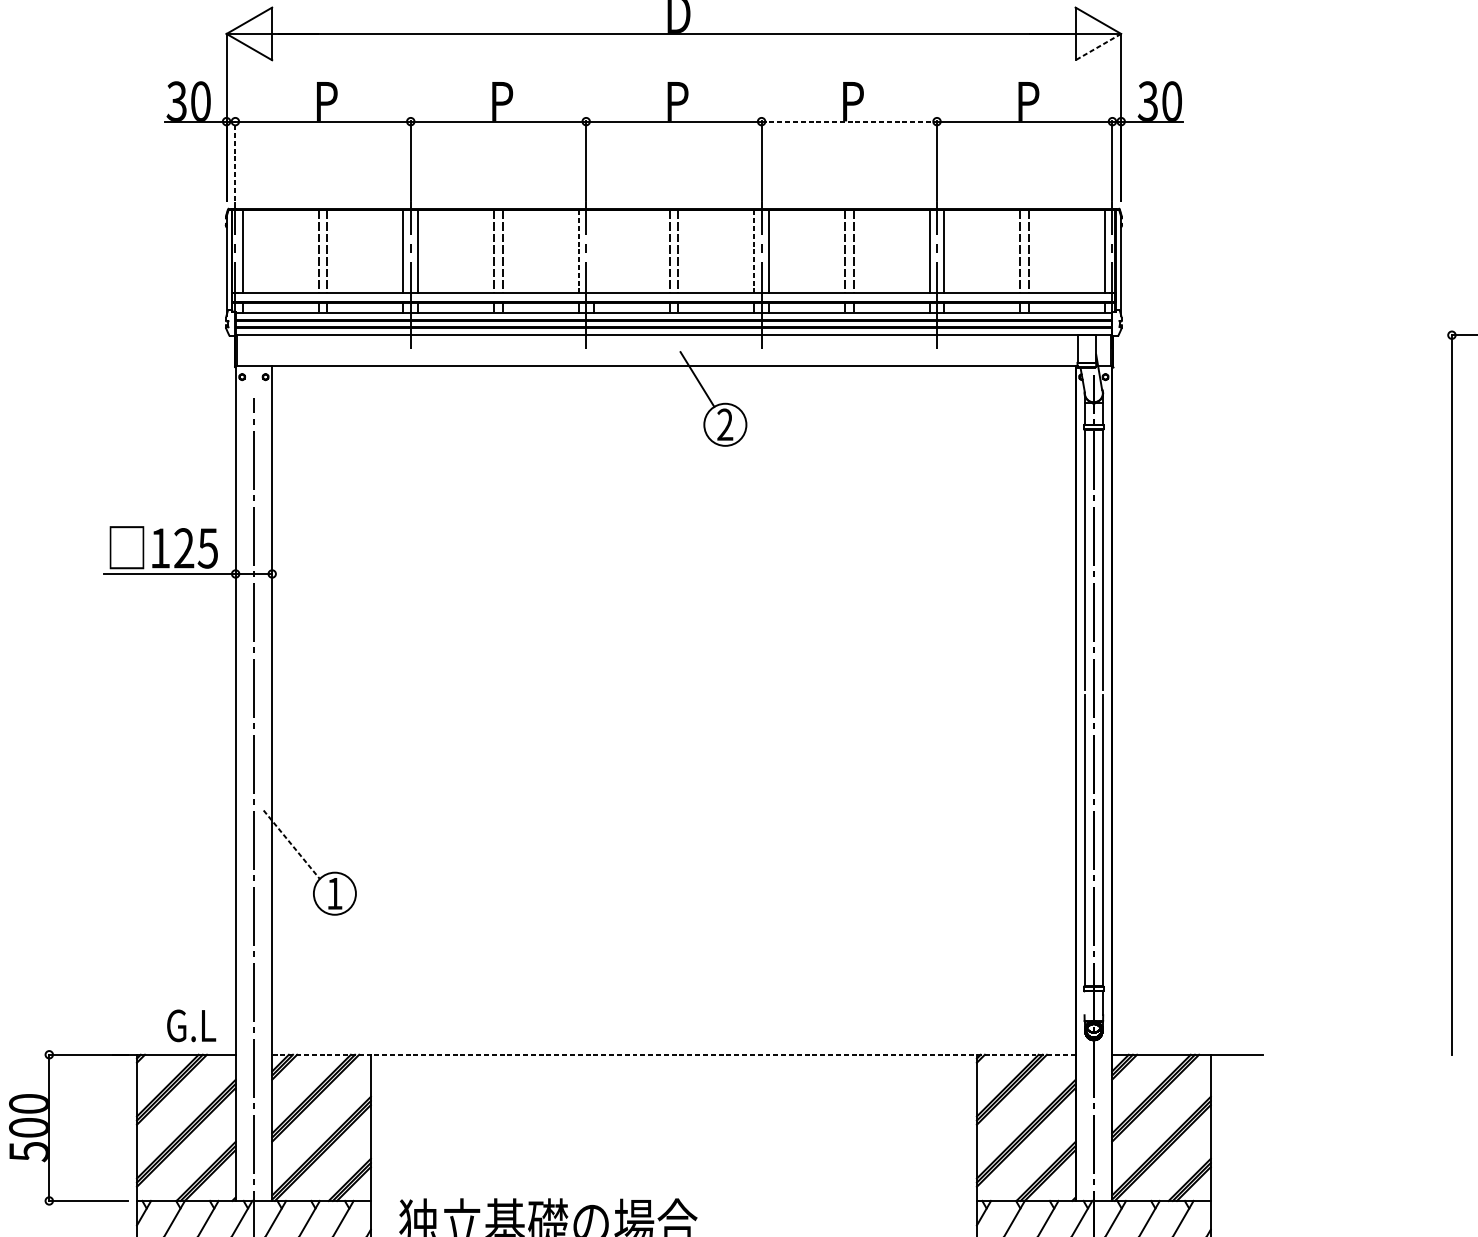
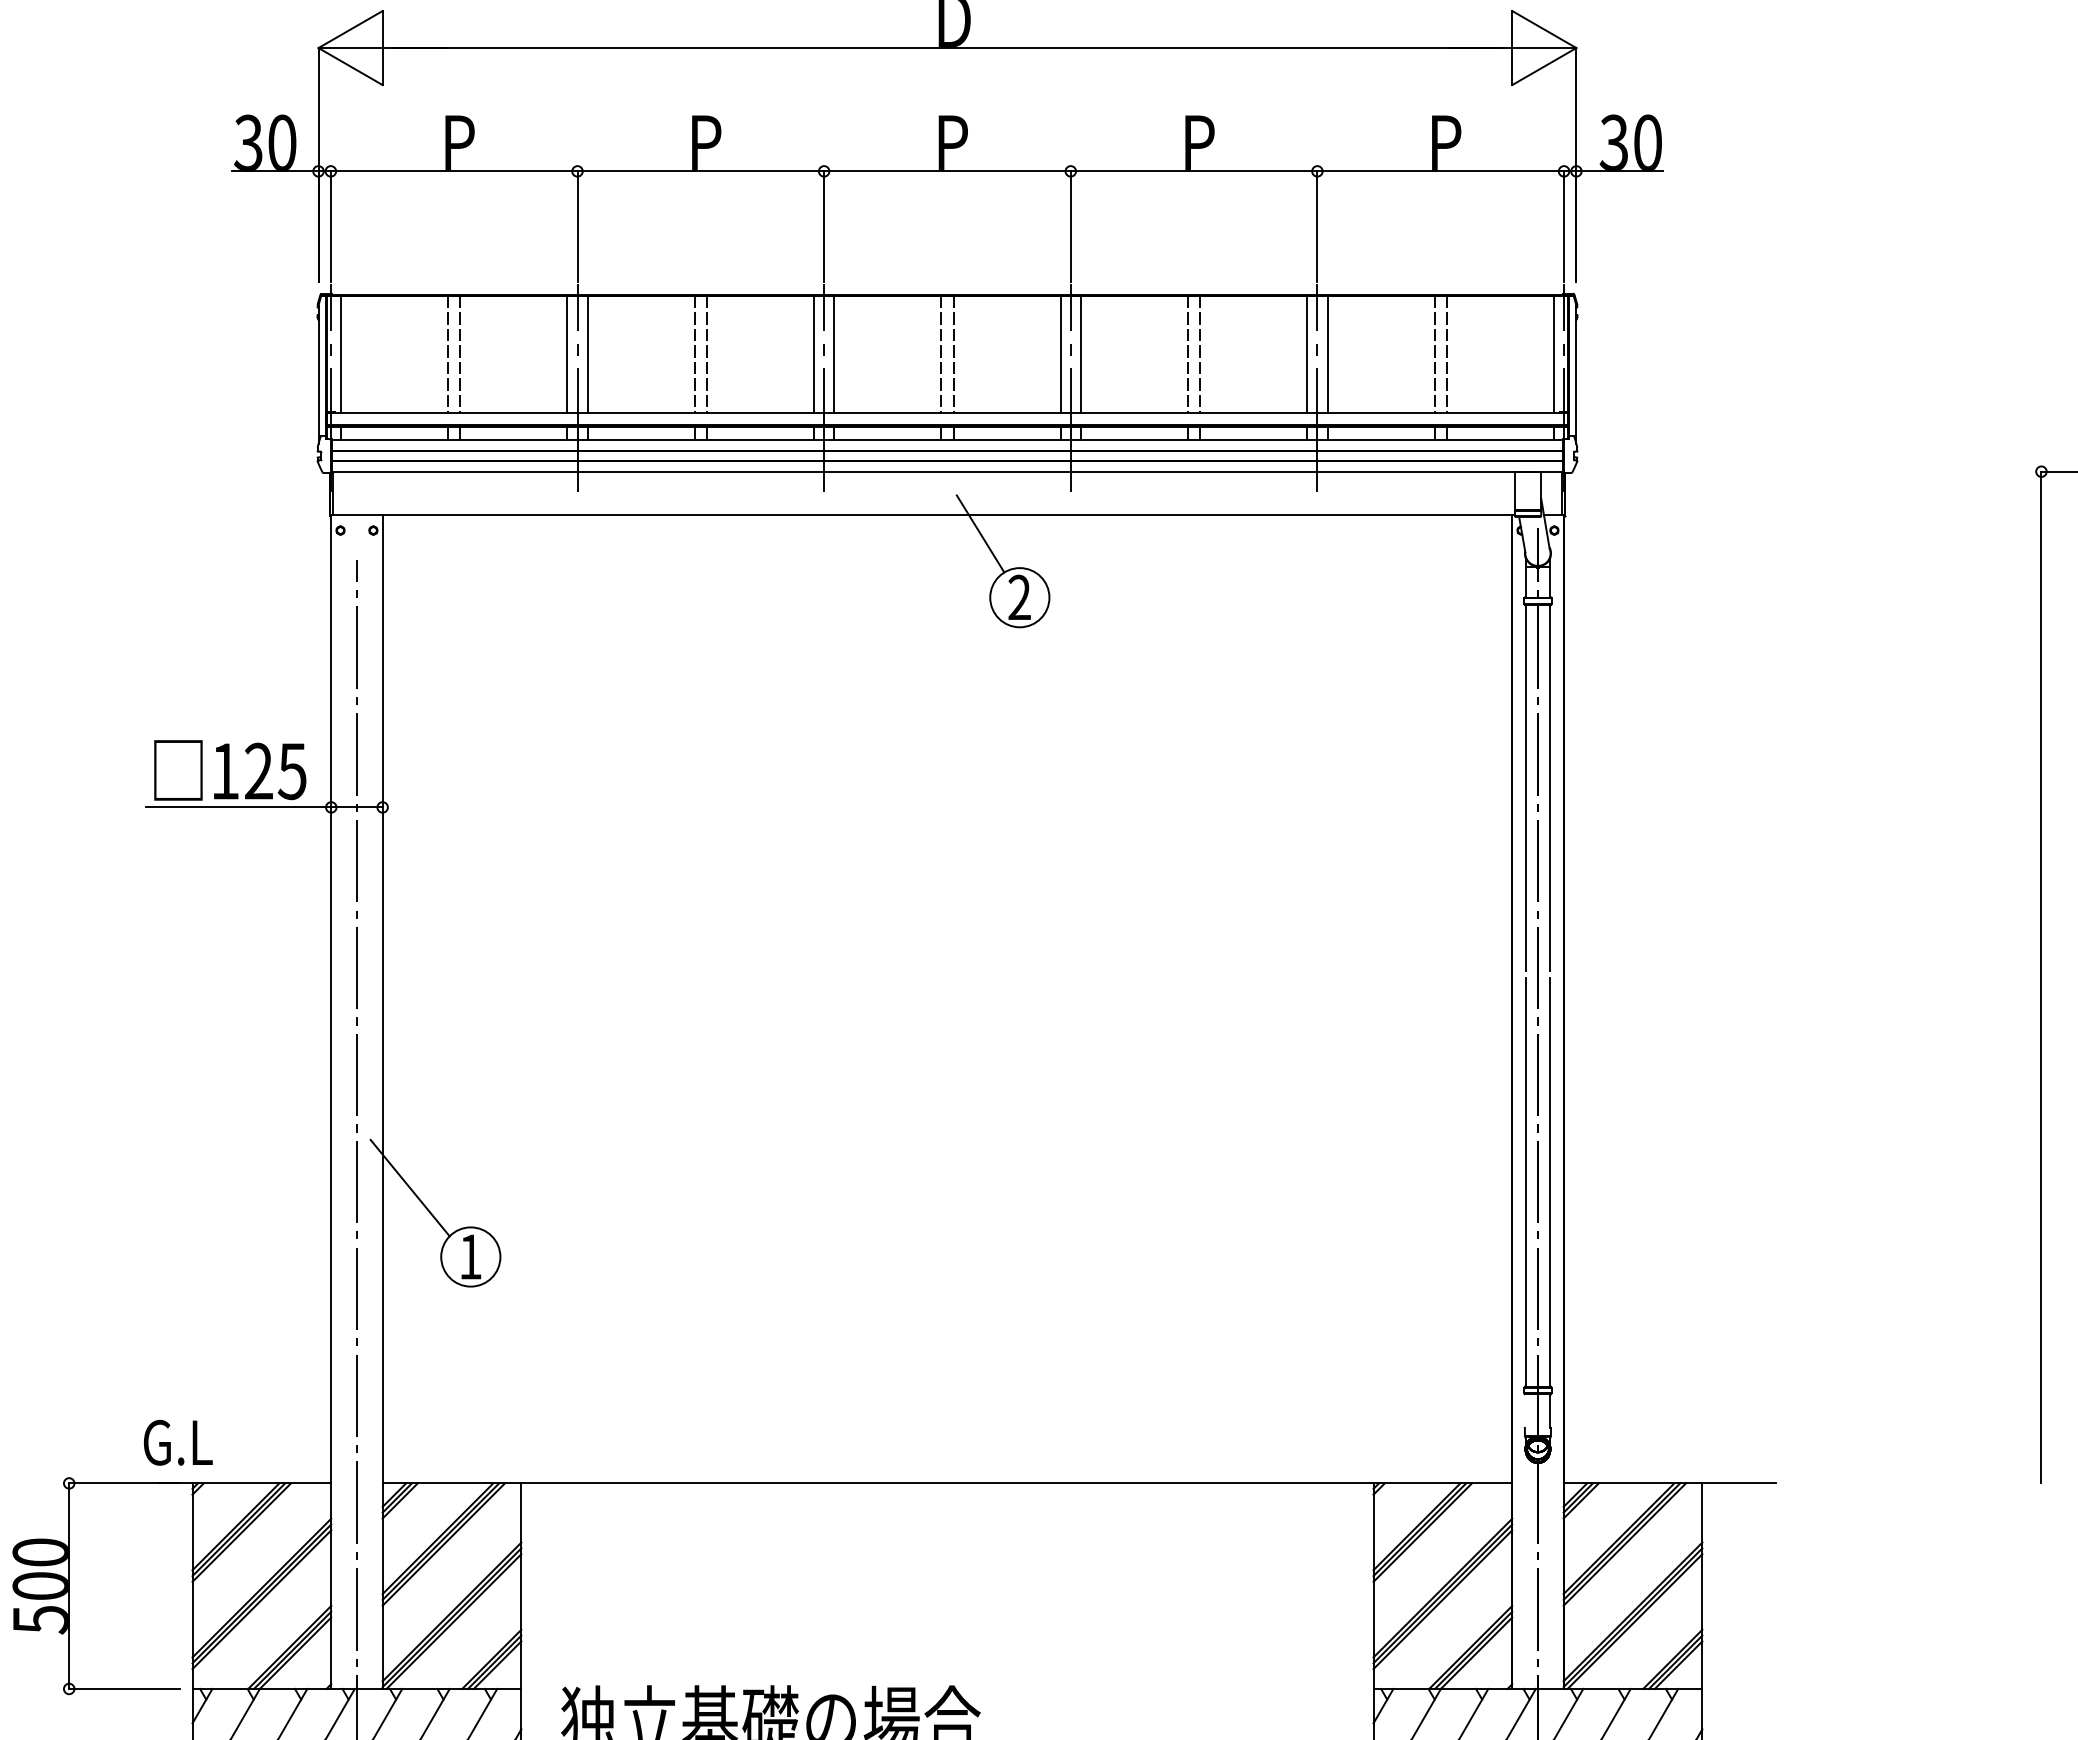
line: (1098, 47) -> (1544, 66), dashed -> solid
line: (849, 121) -> (1194, 171), dashed -> solid
line: (235, 160) -> (330, 226), dashed -> solid
line: (578, 251) -> (813, 354), dashed -> solid
line: (593, 251) -> (834, 353), added
line: (754, 251) -> (1060, 354), dashed -> solid
line: (292, 845) -> (410, 1188), dashed -> solid
text: (191, 1025) -> (178, 1442), moved
line: (673, 1054) -> (947, 1483), dashed -> solid

